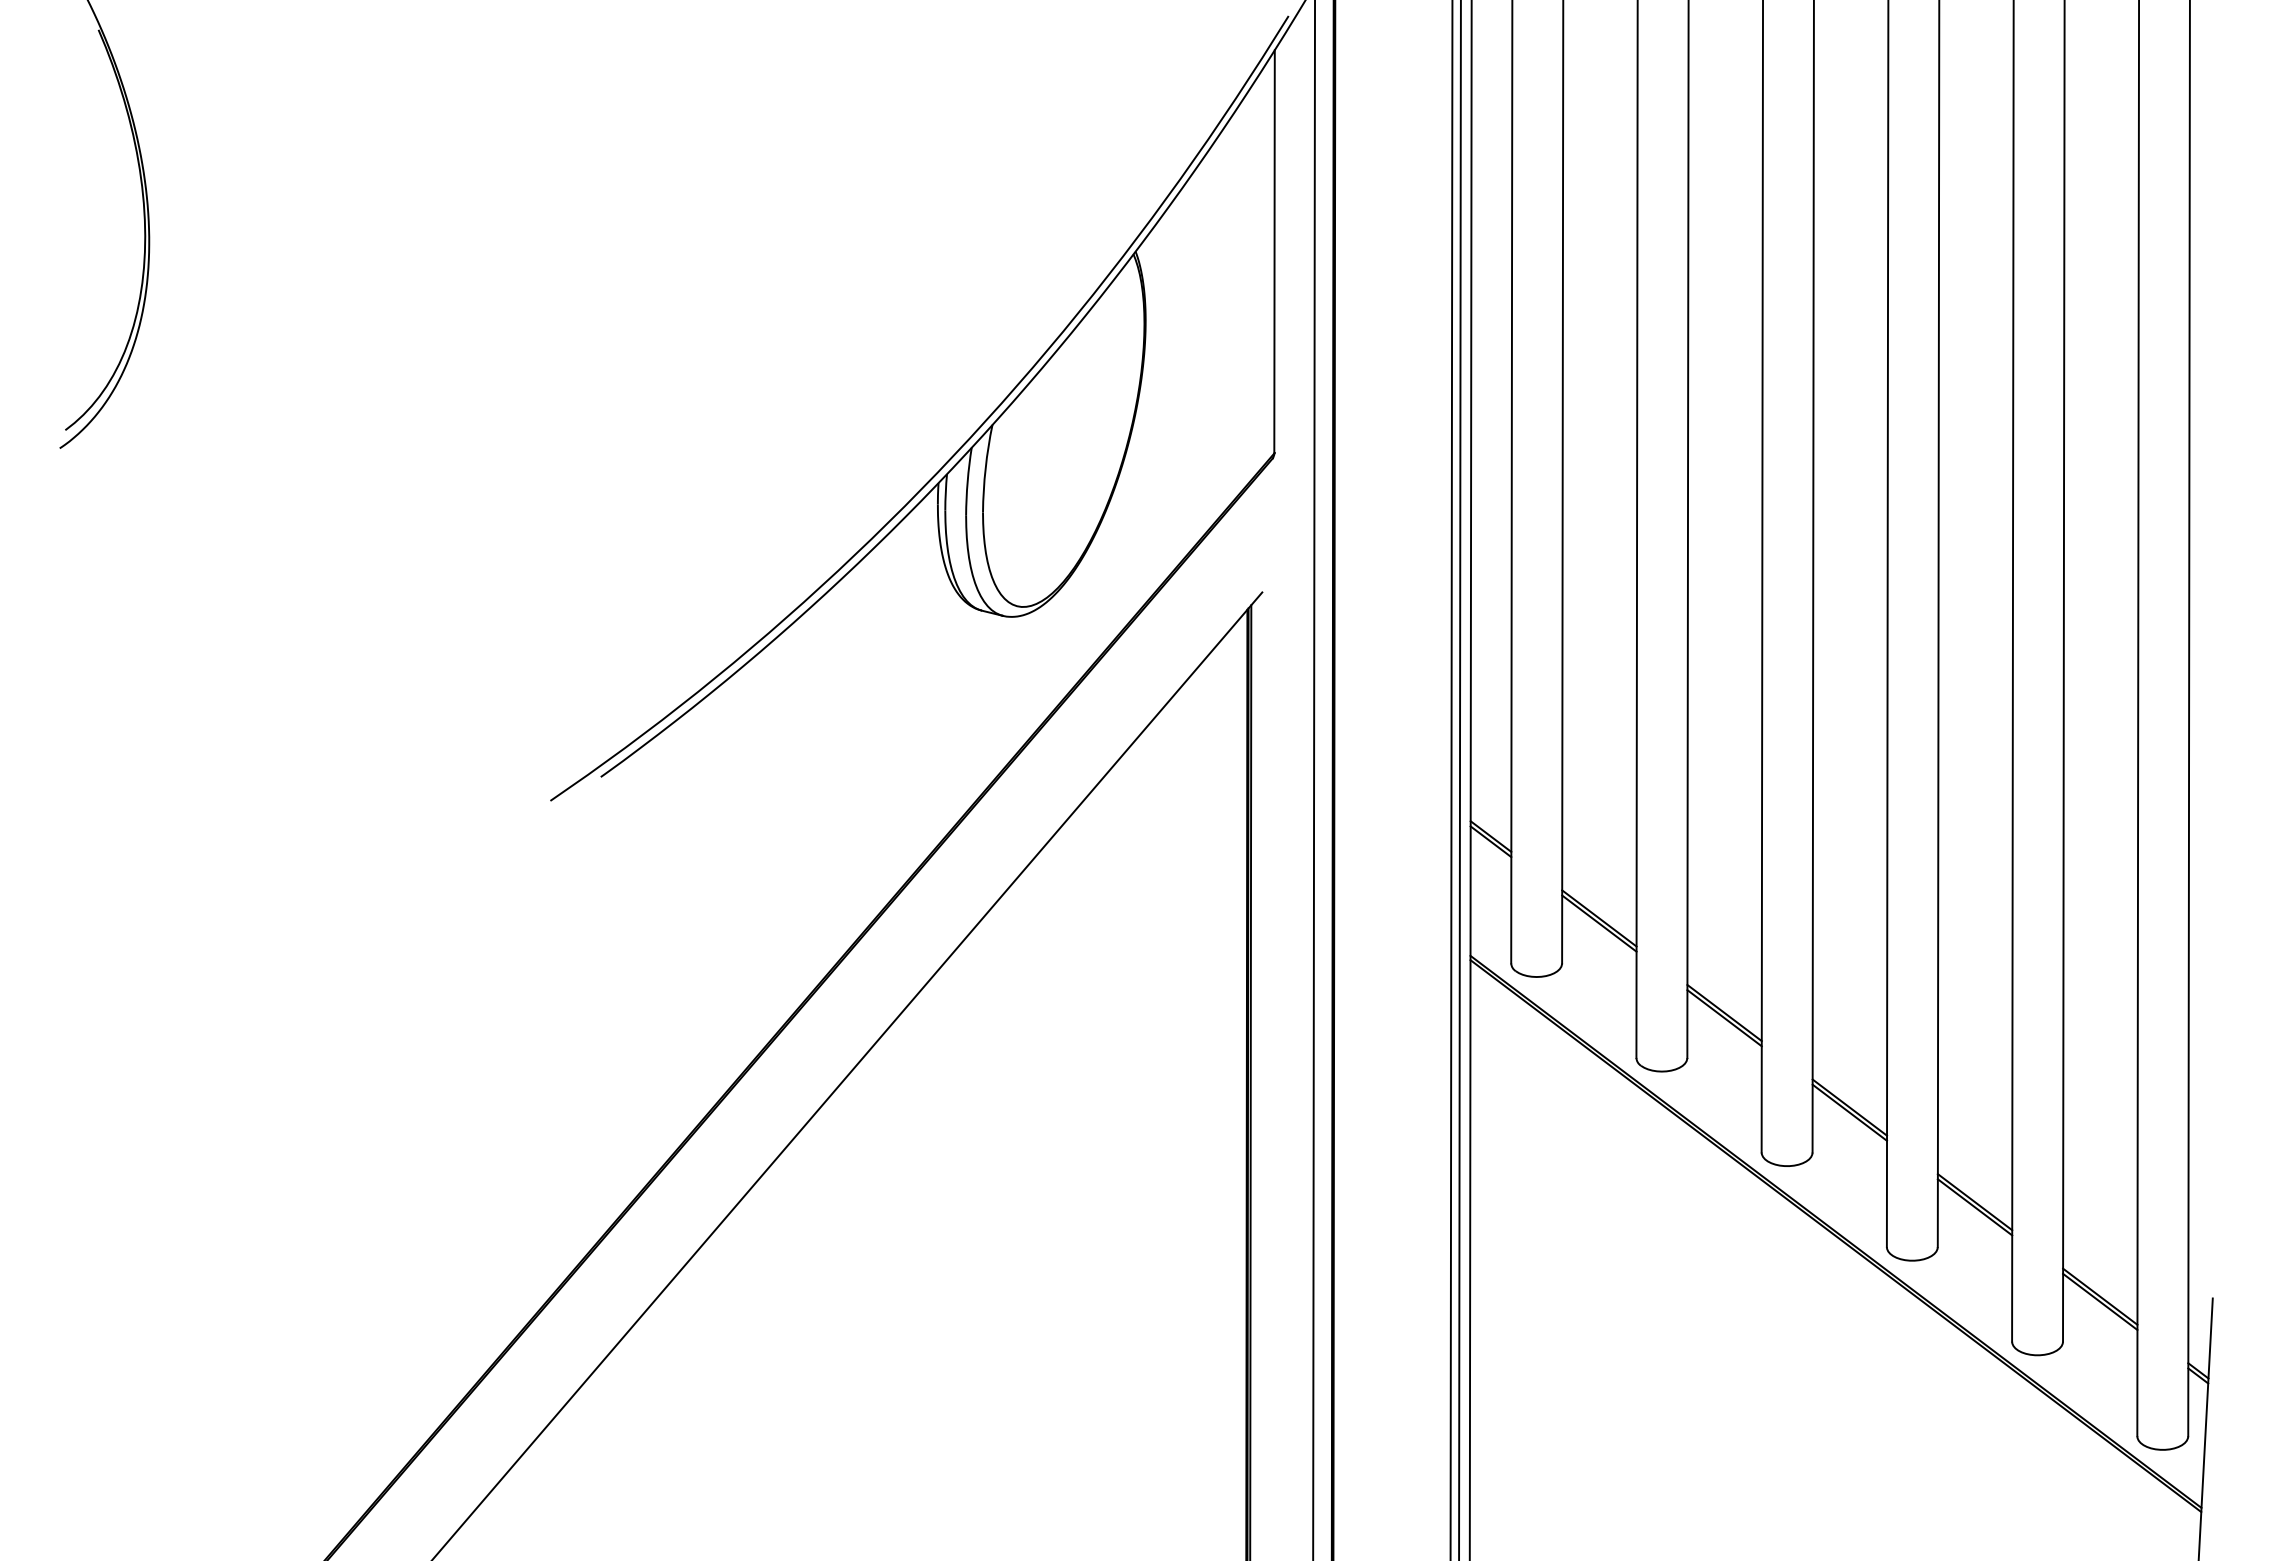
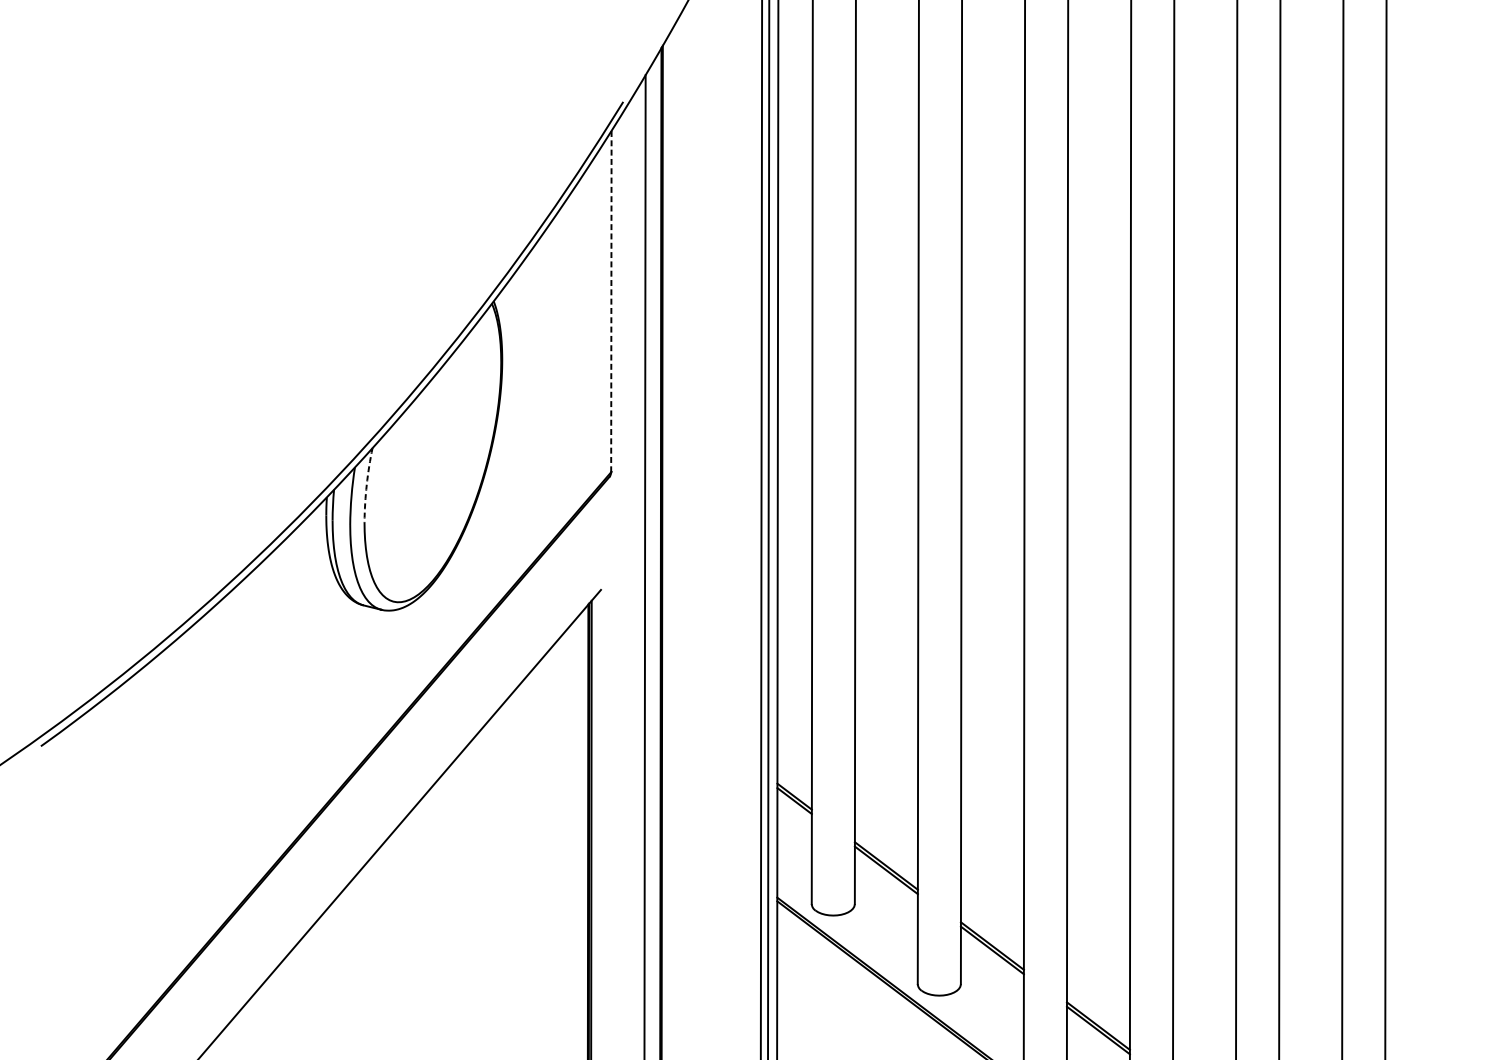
line: (1274, 251) -> (611, 301), solid -> dashed
arc: (985, 468) -> (366, 485), solid -> dashed

